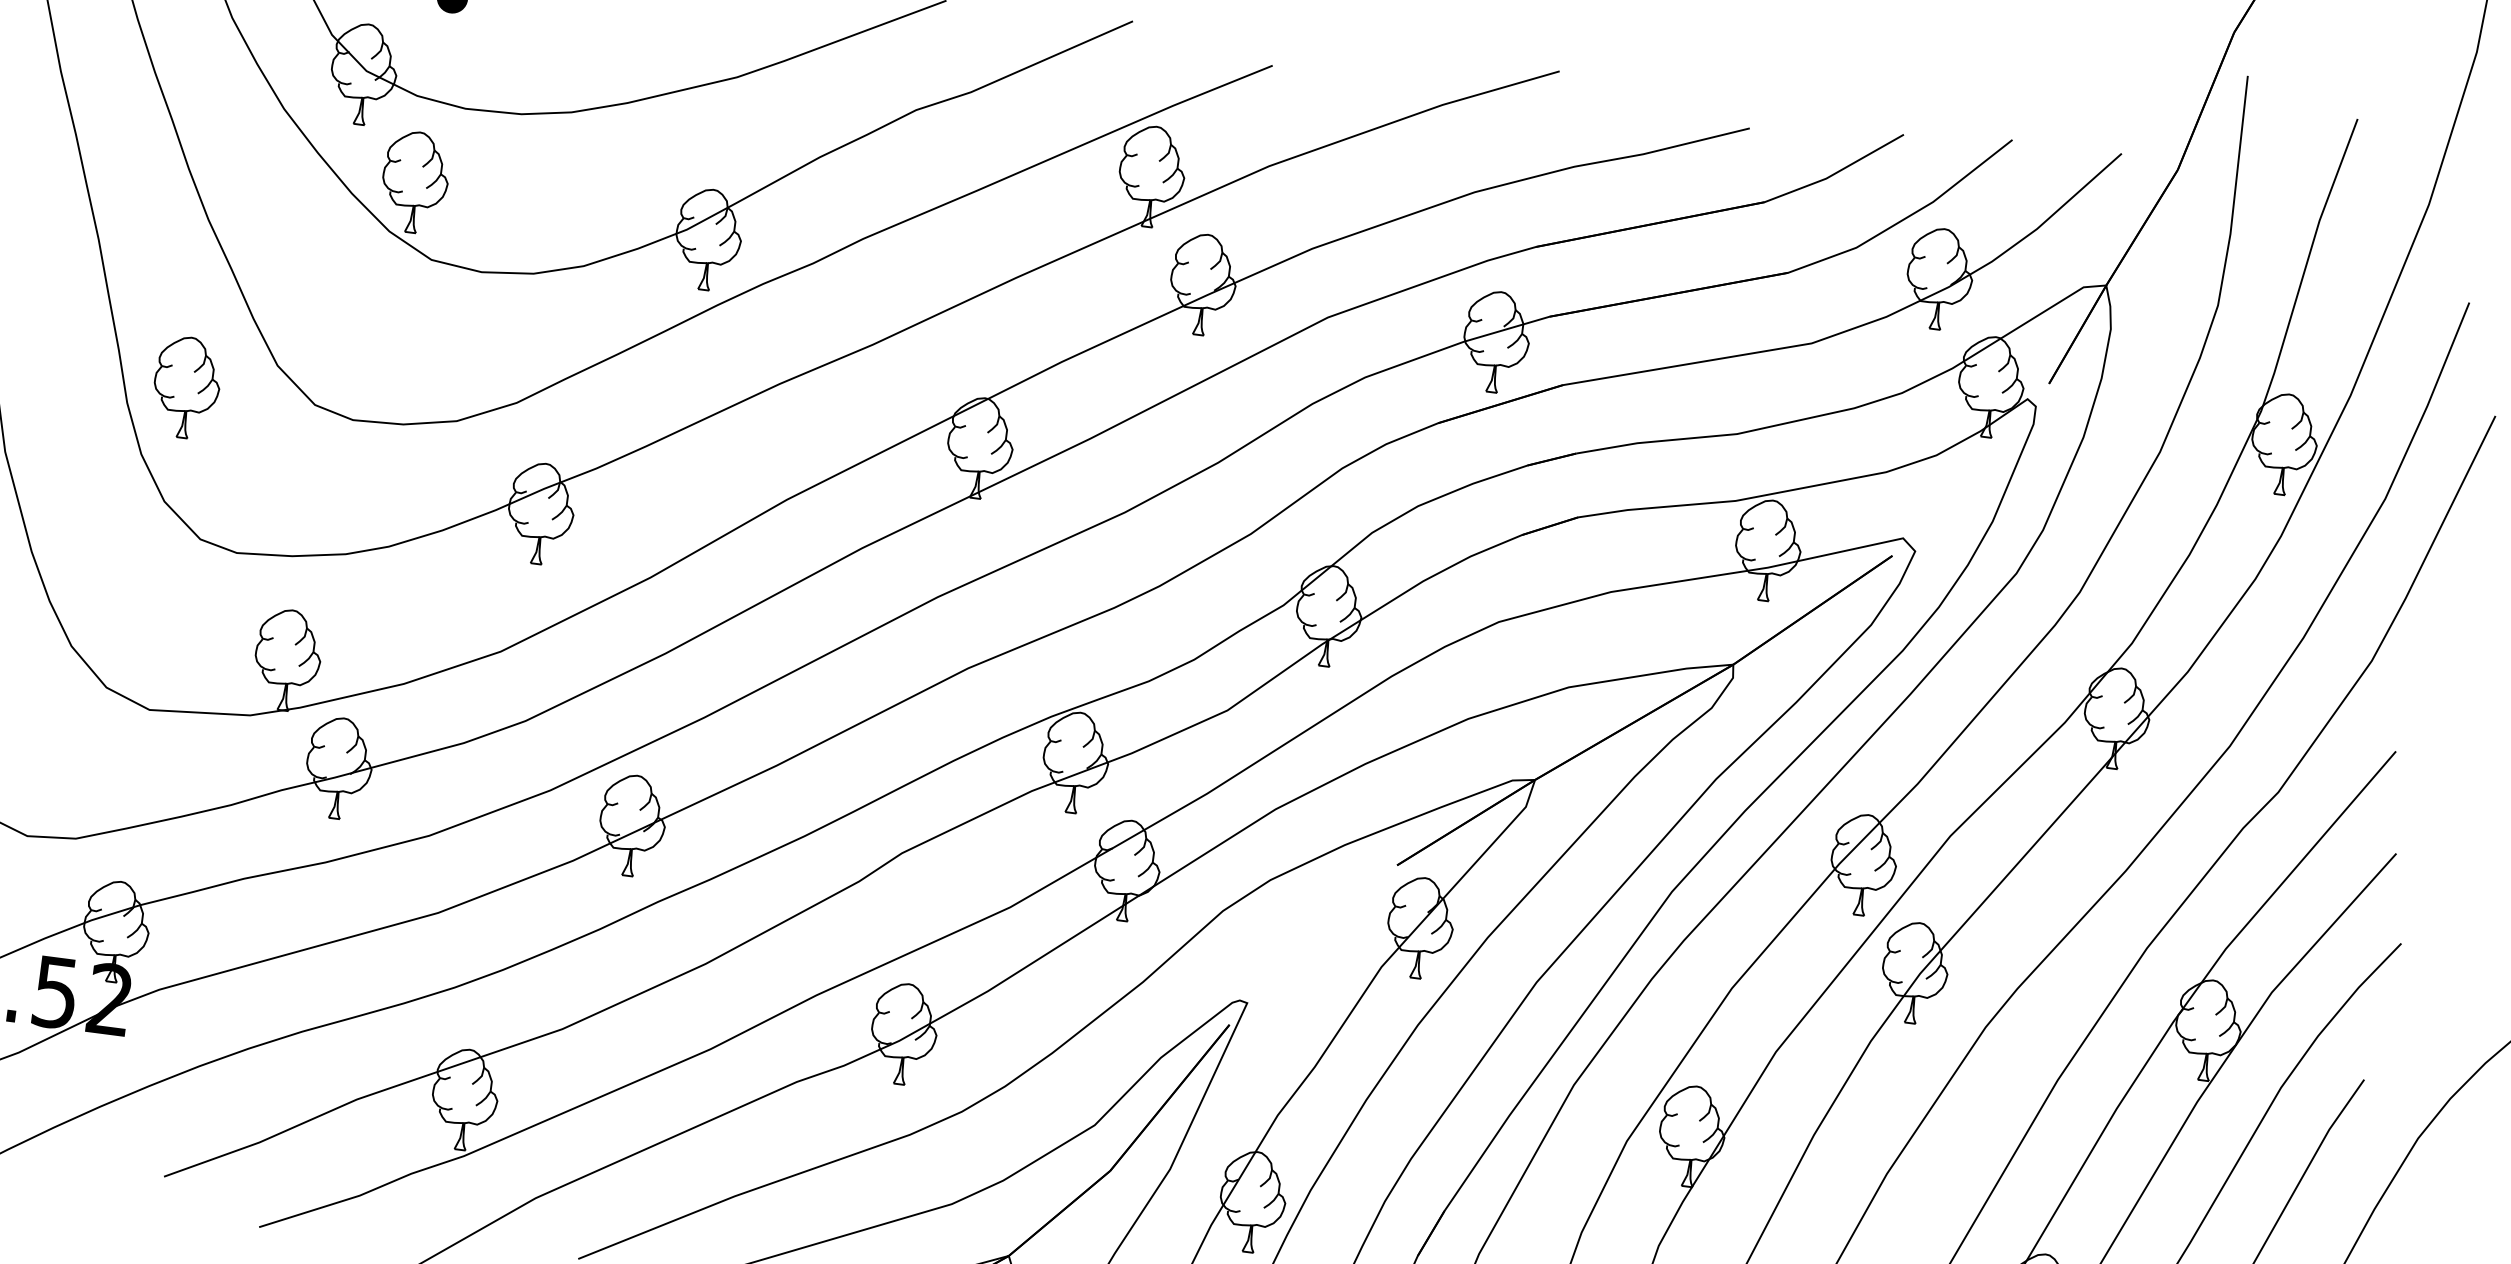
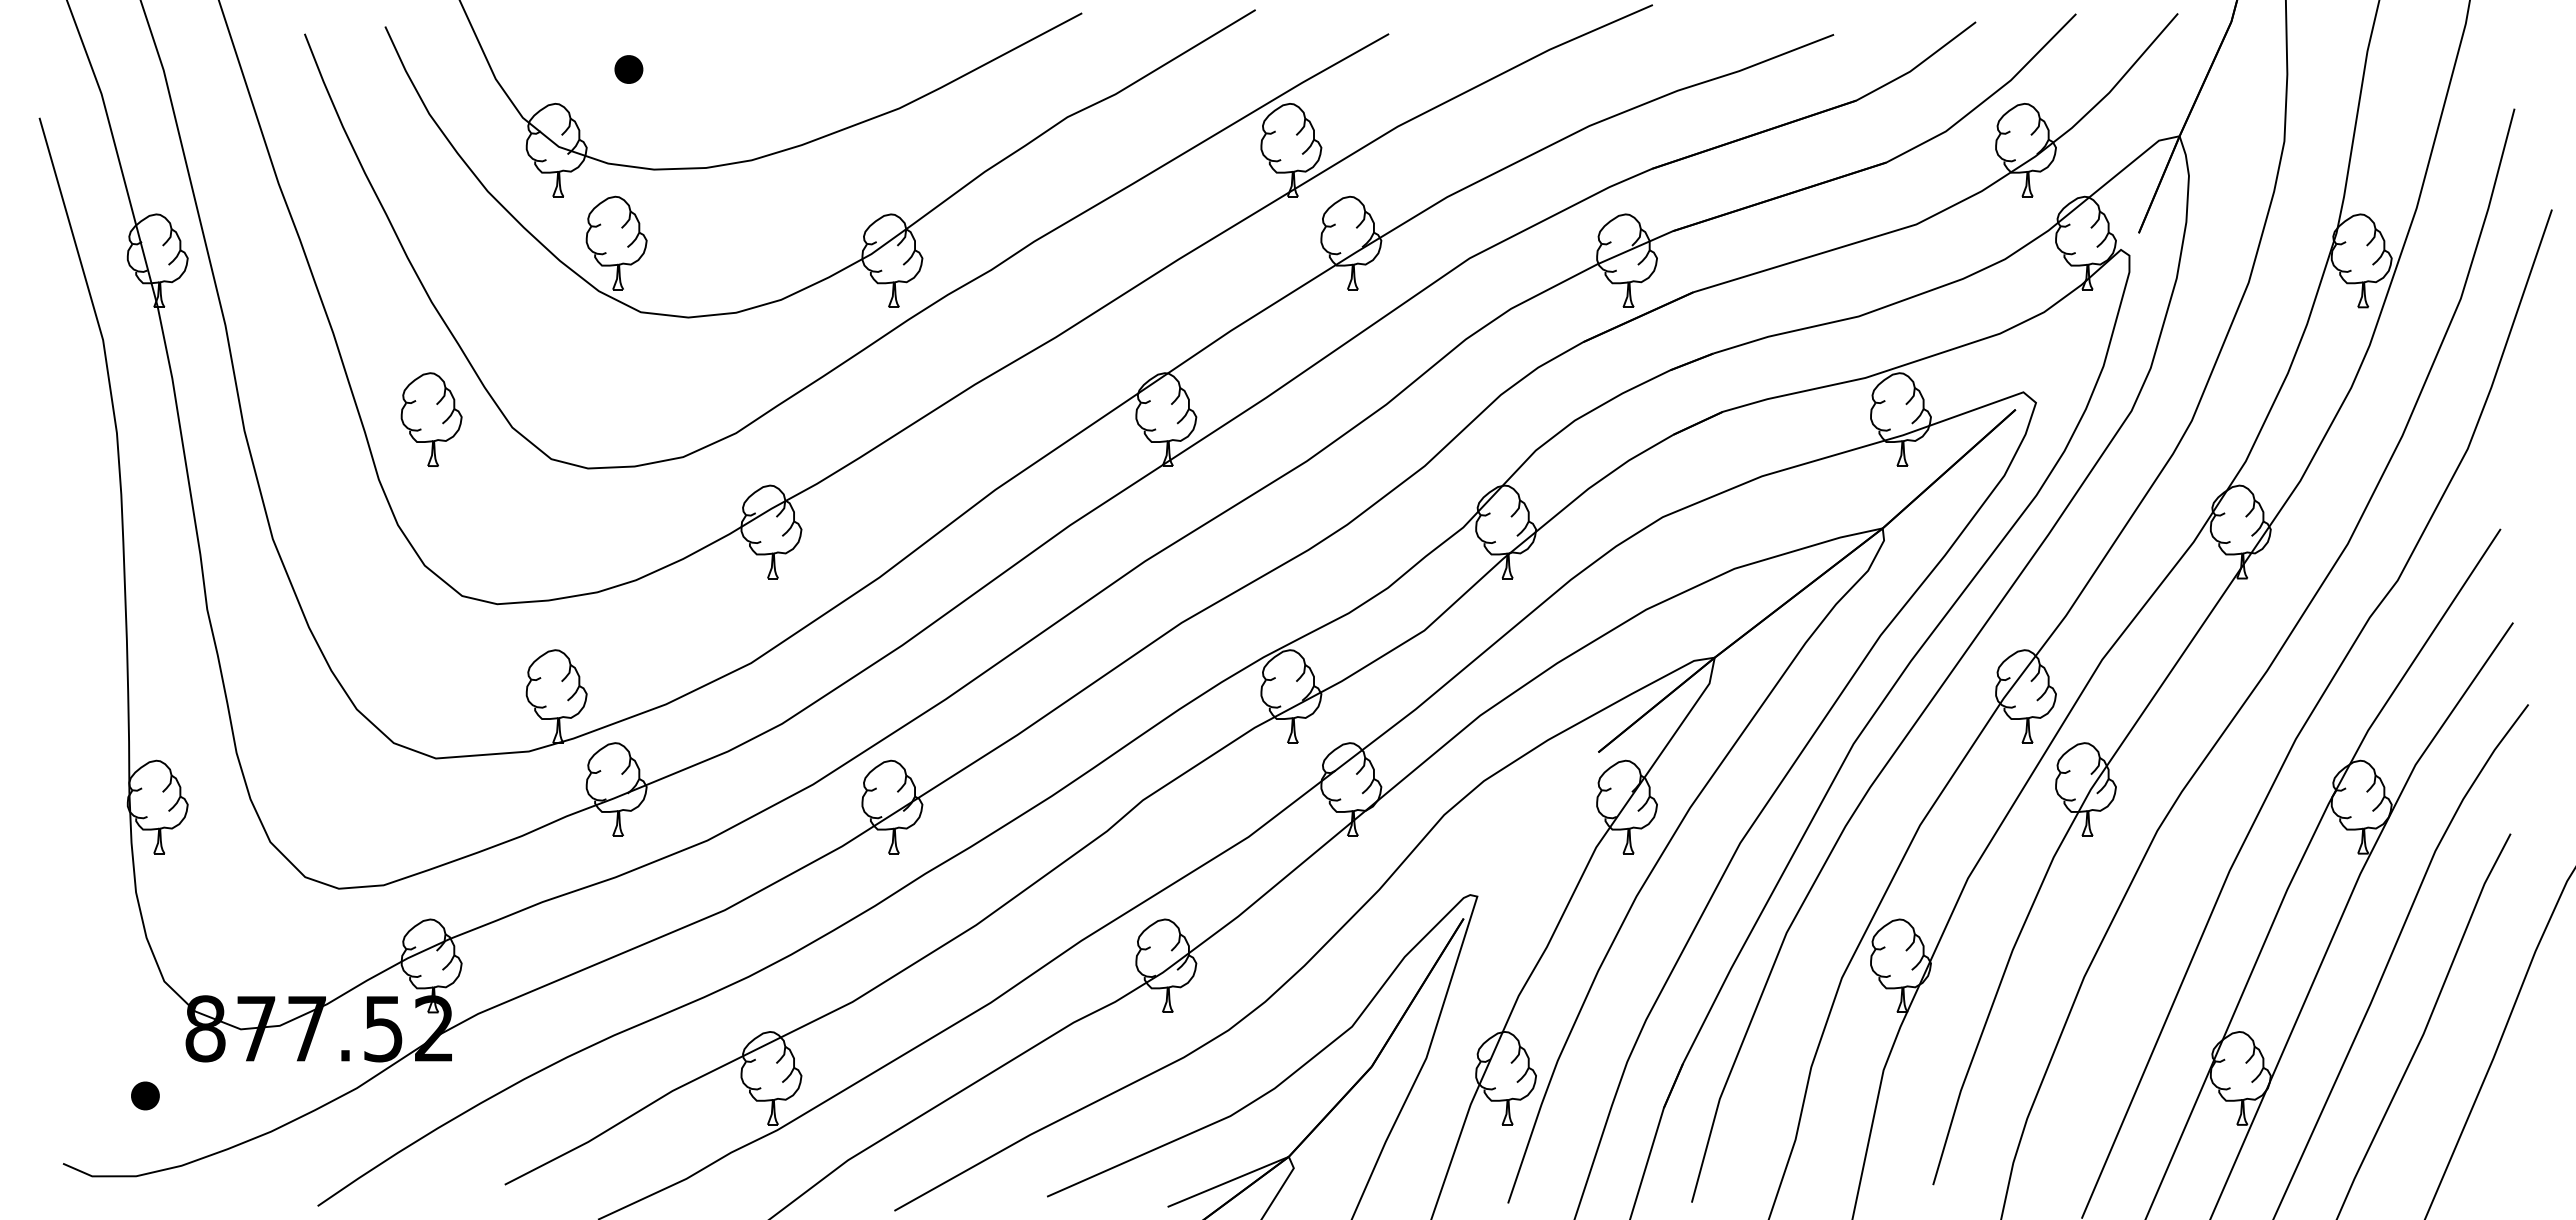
part: (186, 387) -> (431, 419), moved

